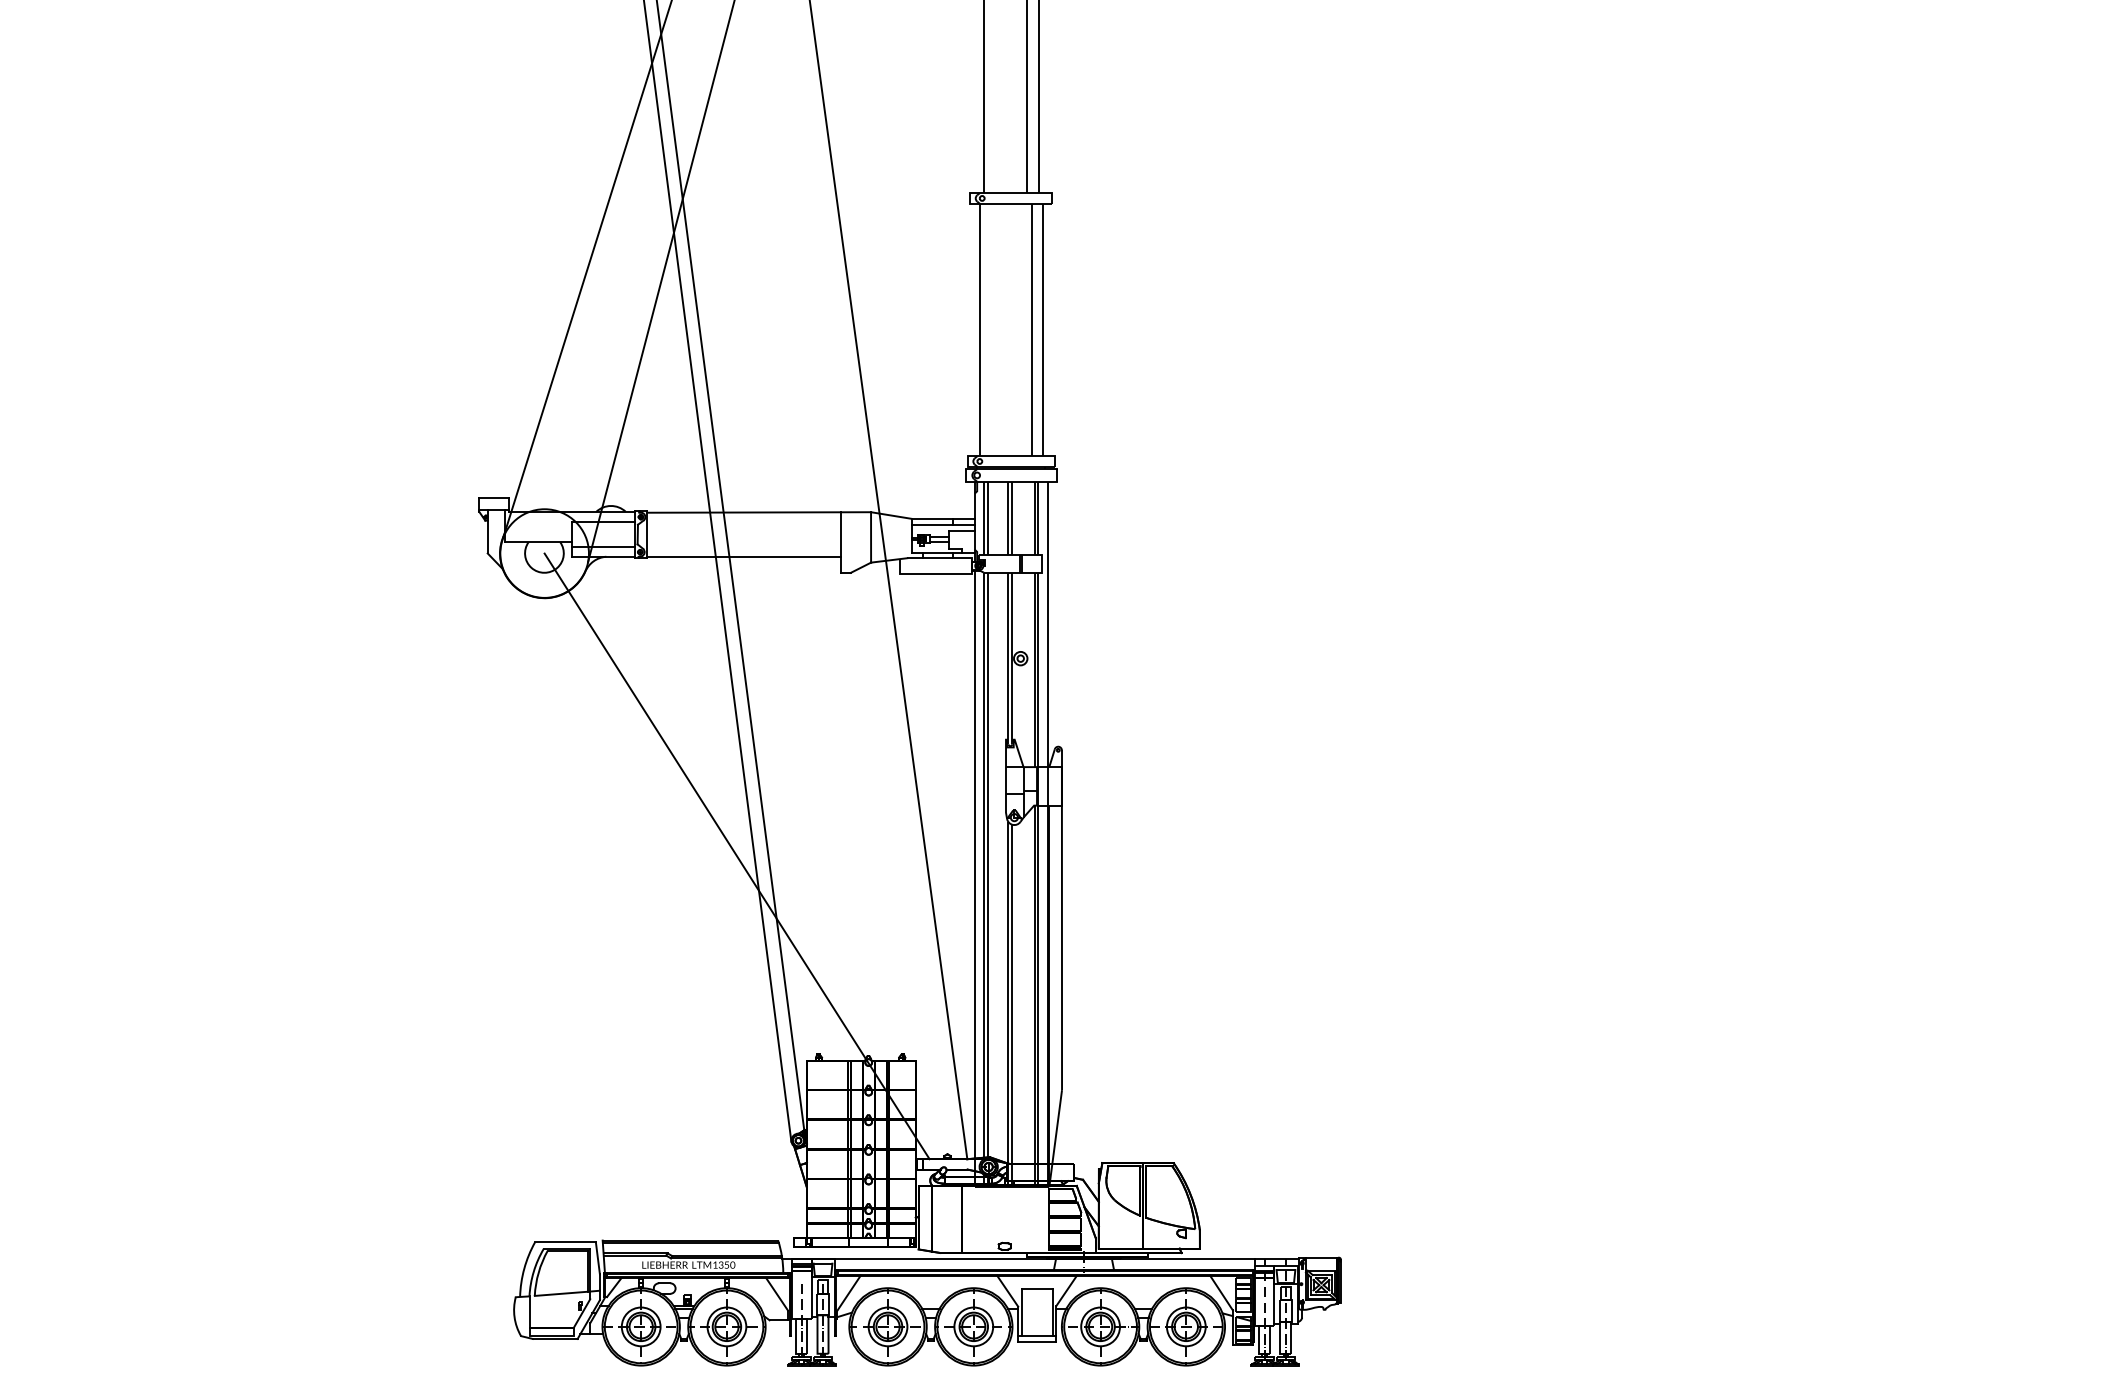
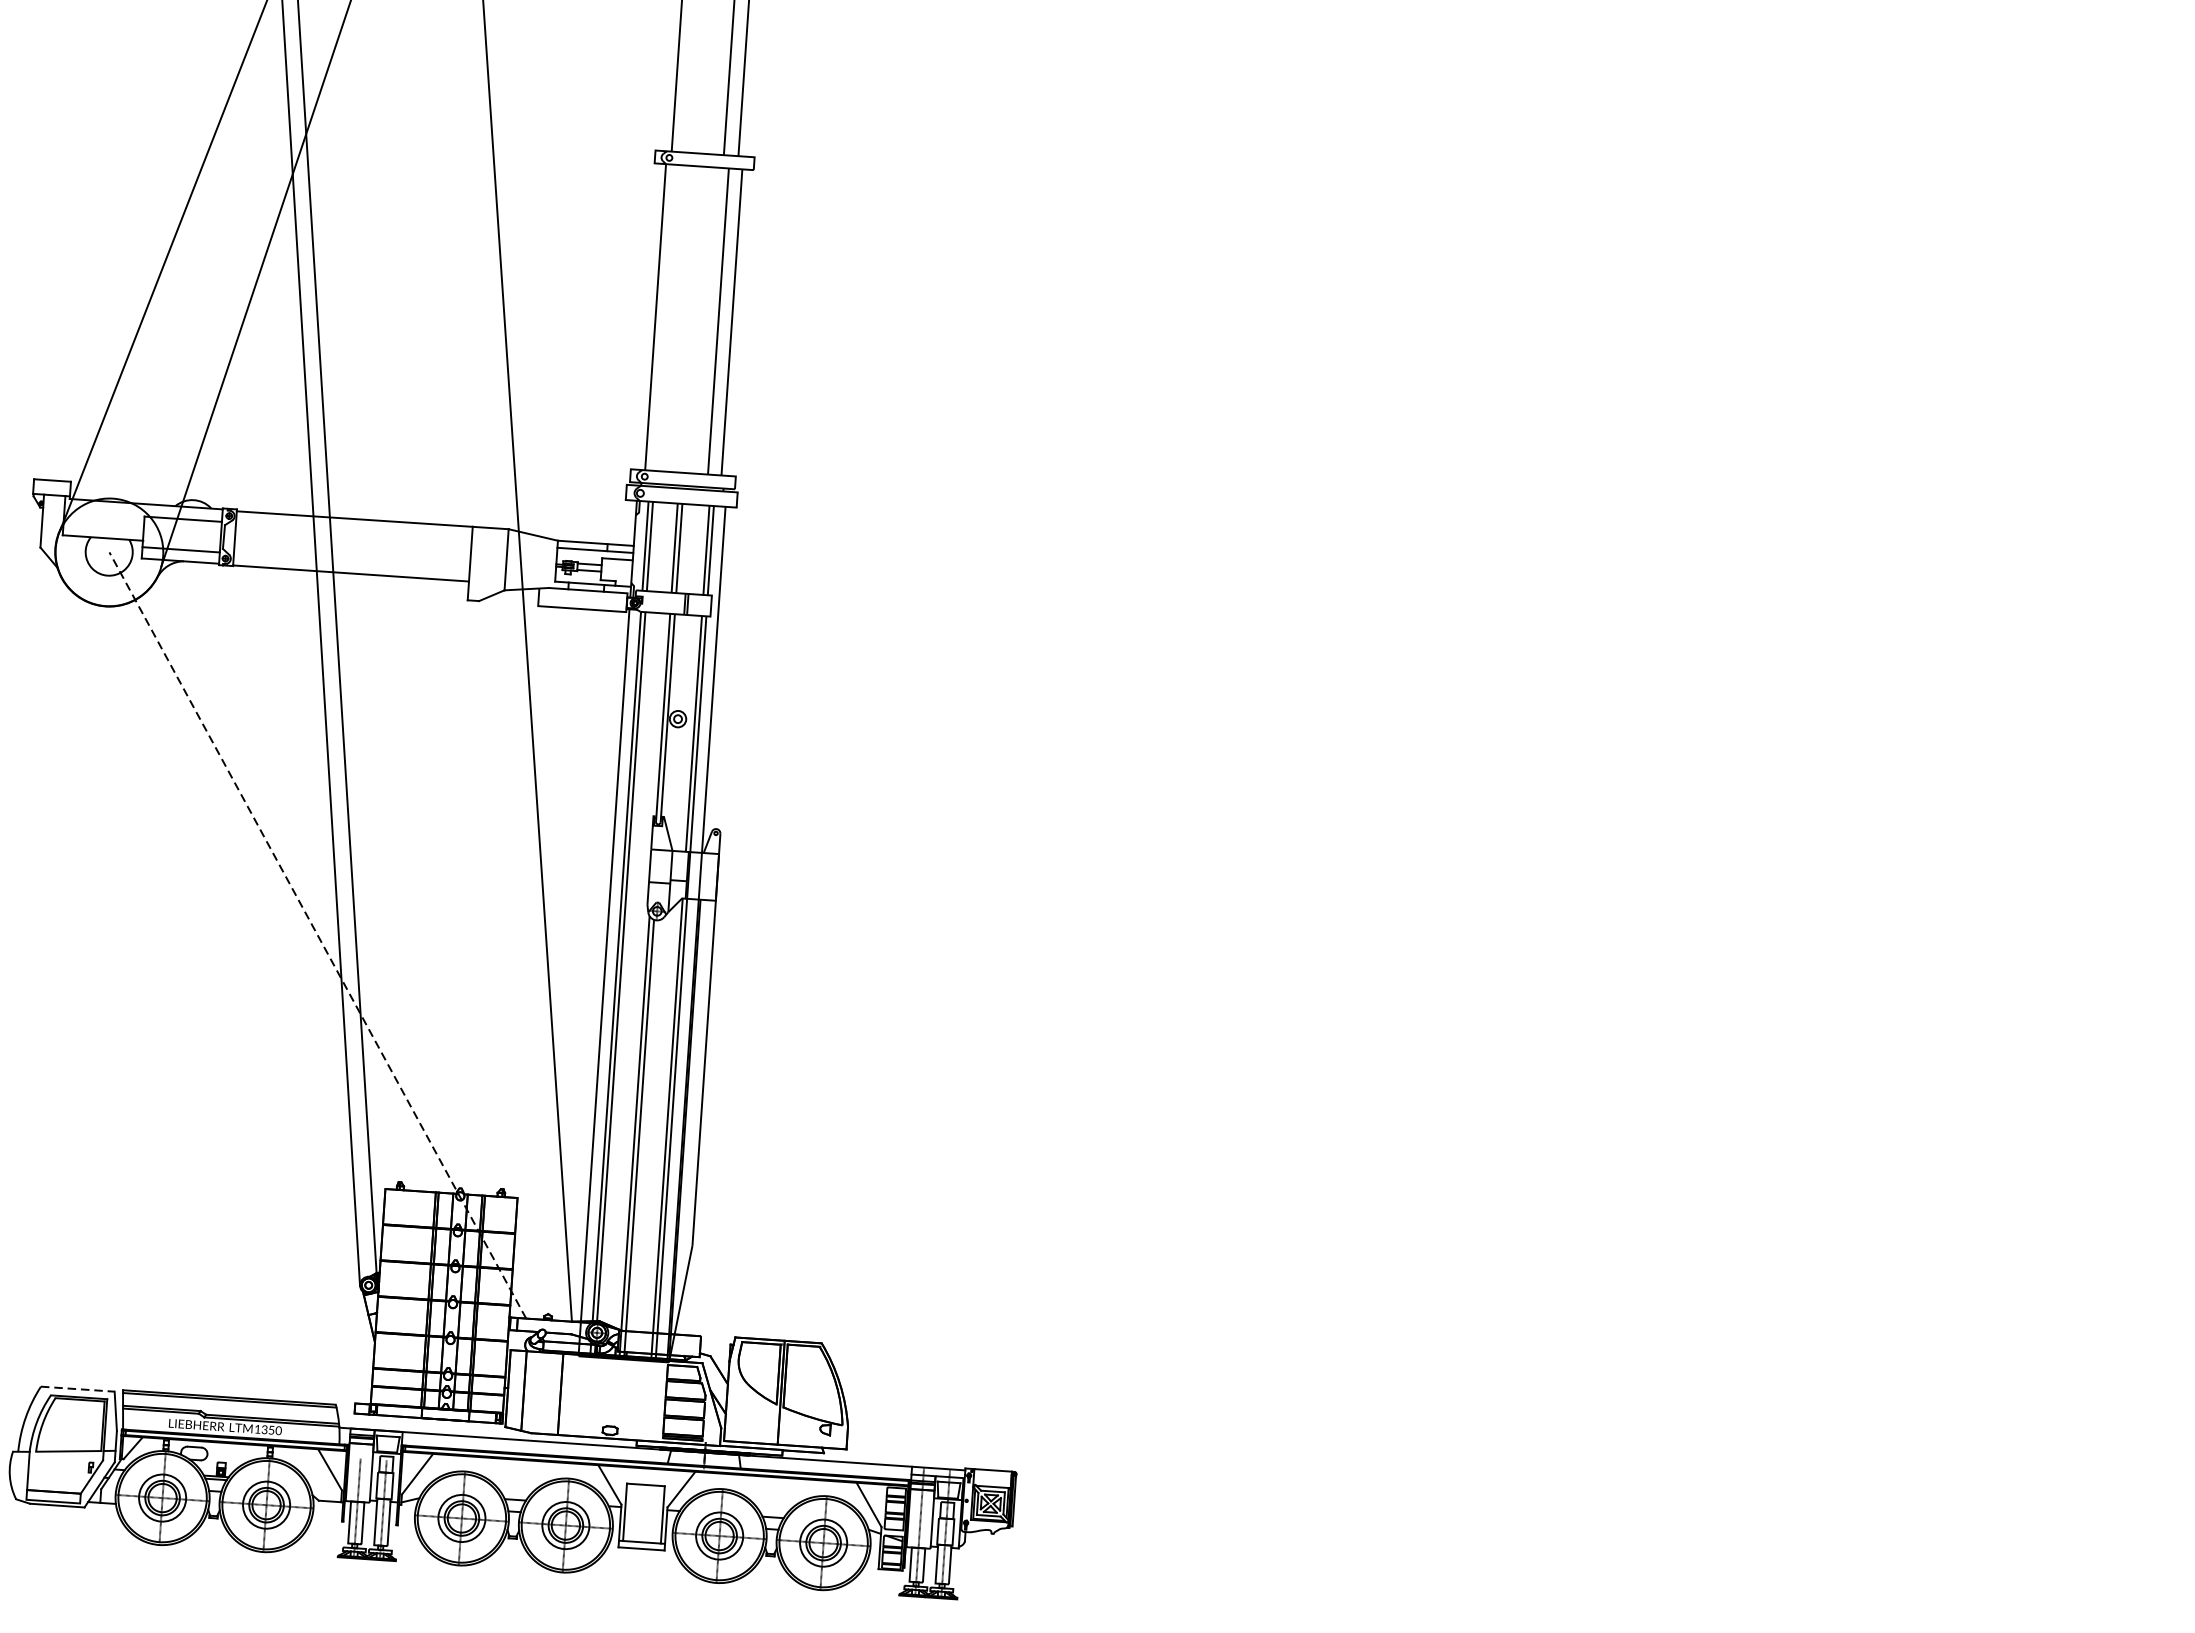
line: (737, 856) -> (318, 935), solid -> dashed
line: (565, 1242) -> (77, 1389), solid -> dashed

